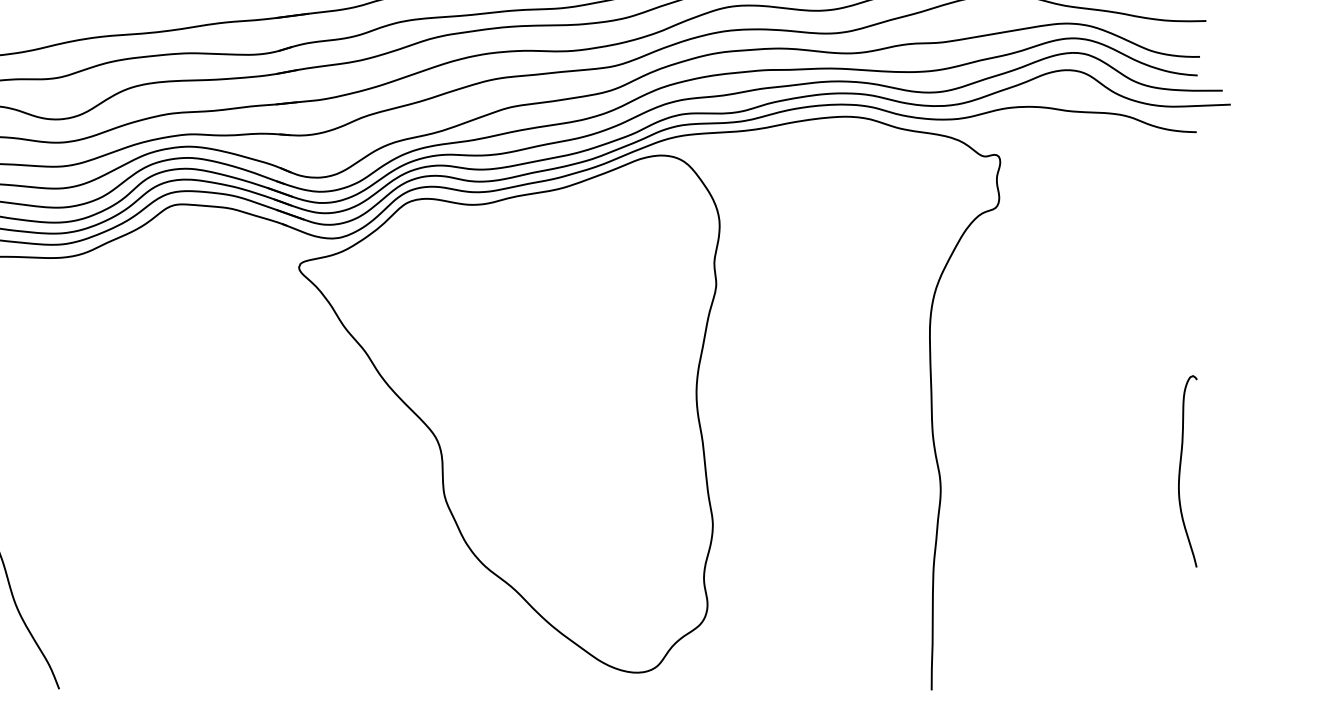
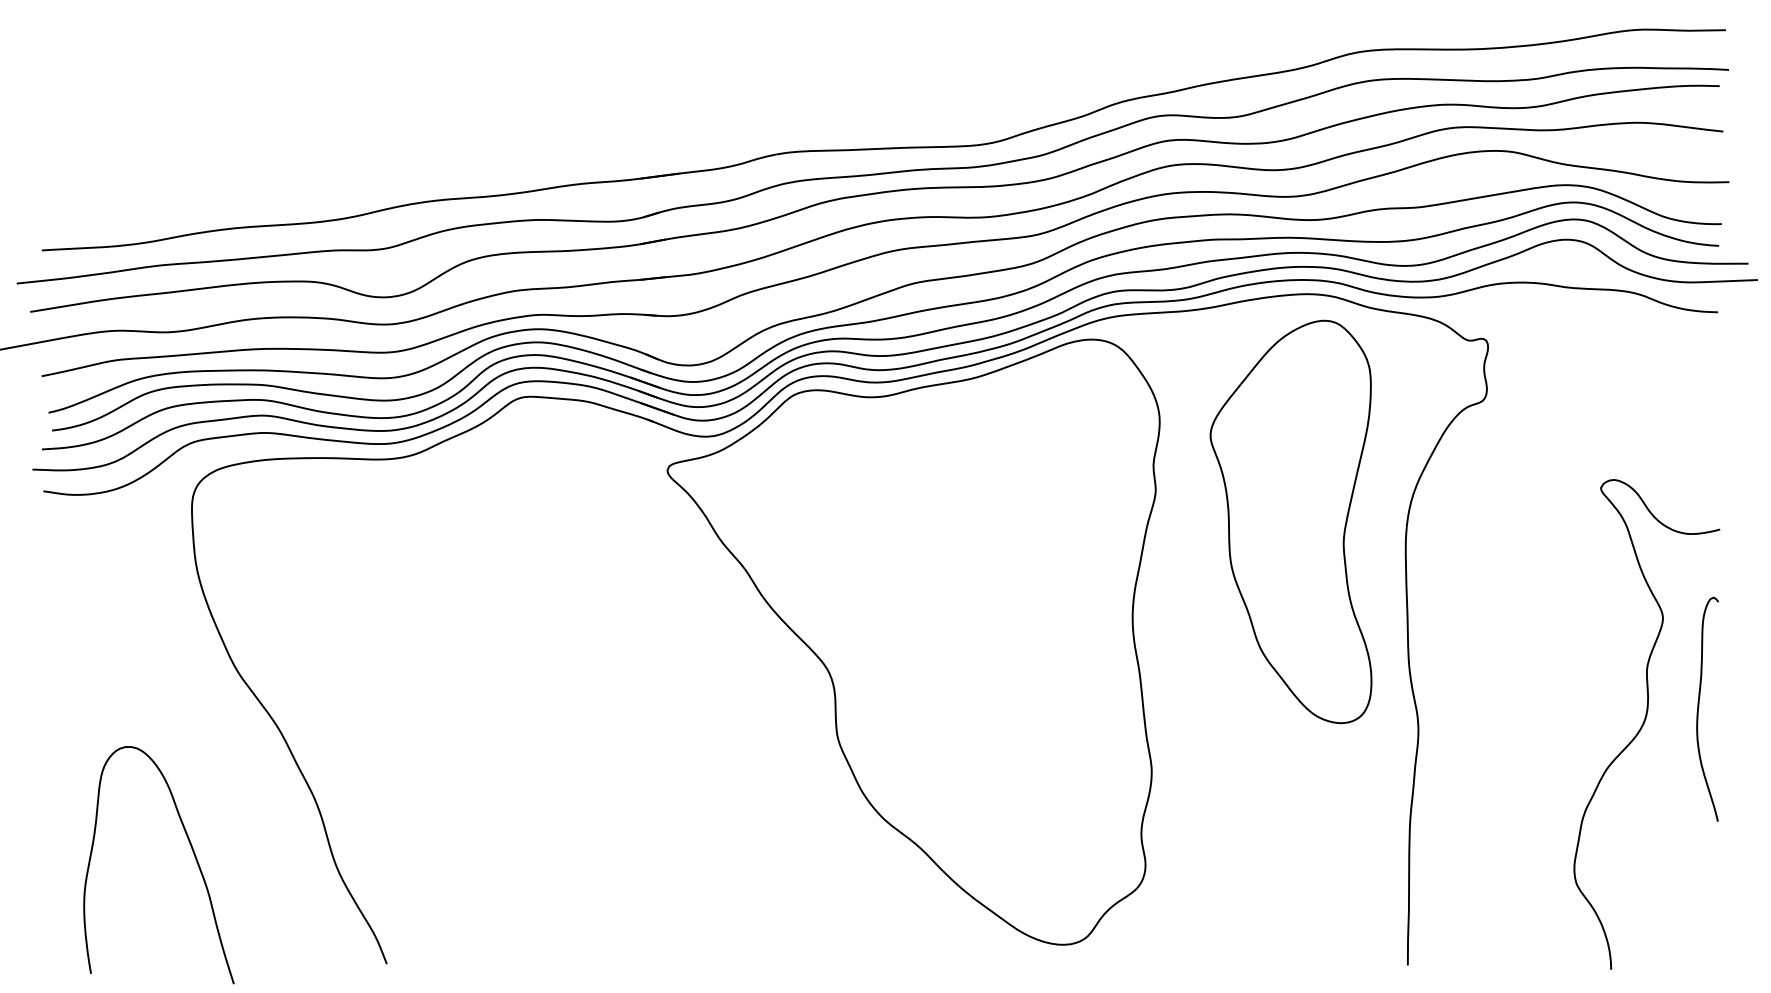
part: (831, 310) -> (1290, 521), added
curve: (1133, 484) -> (1644, 724), added

